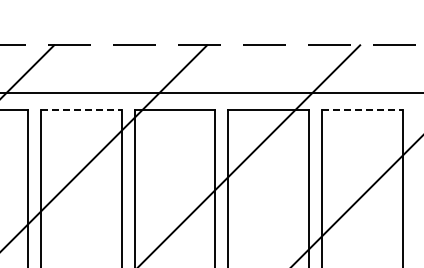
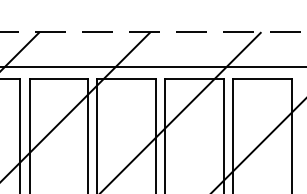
line: (81, 109) -> (58, 79), dashed -> solid
line: (362, 109) -> (262, 79), dashed -> solid

